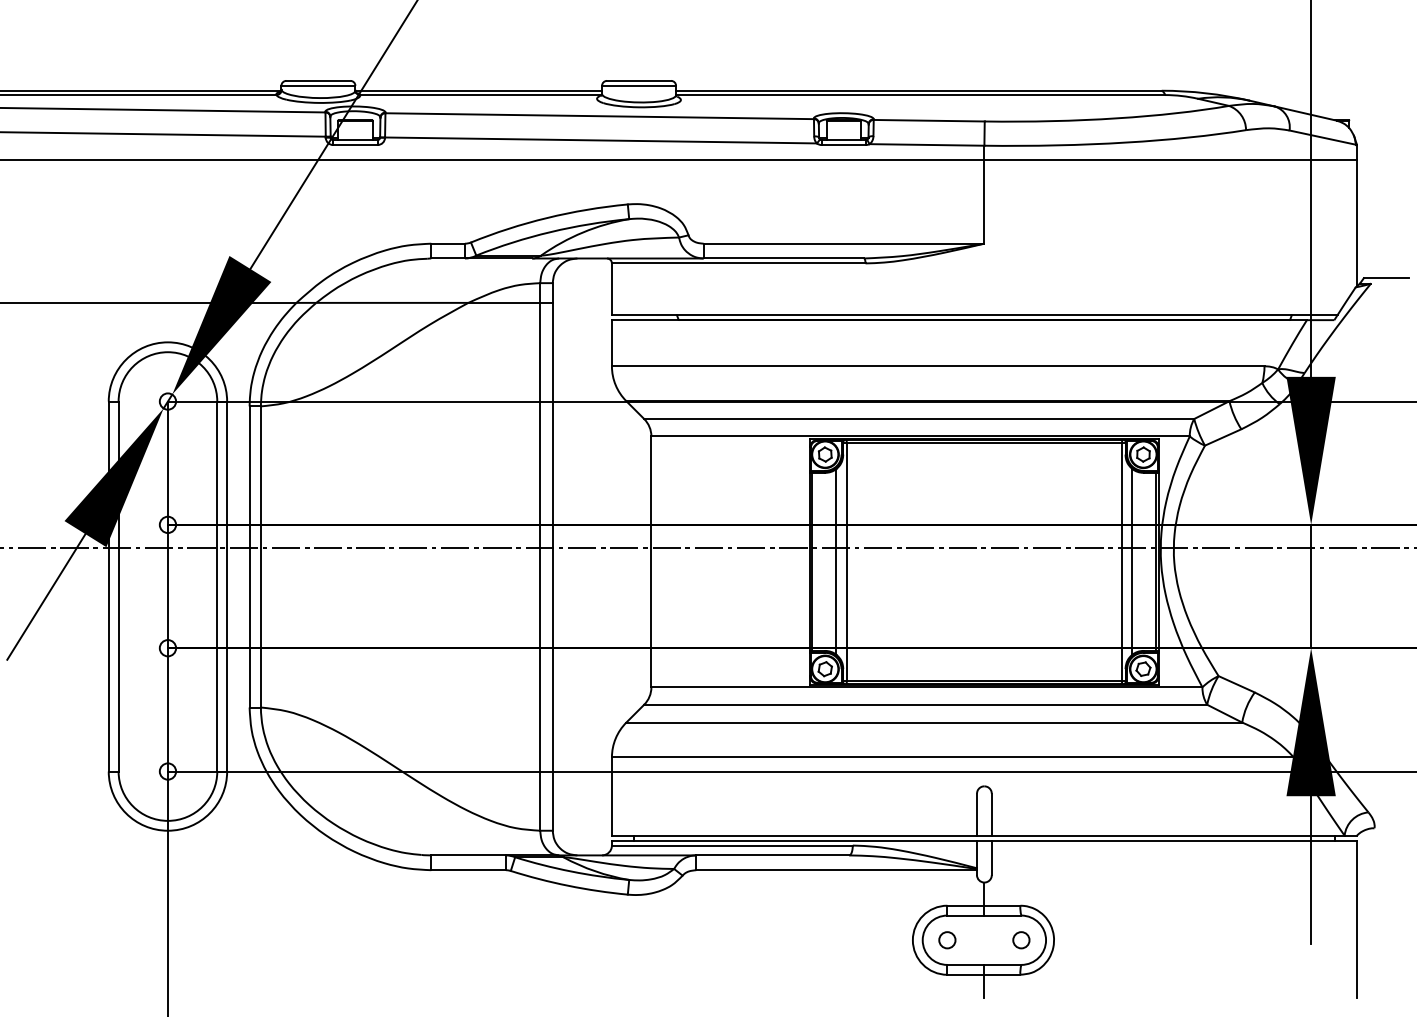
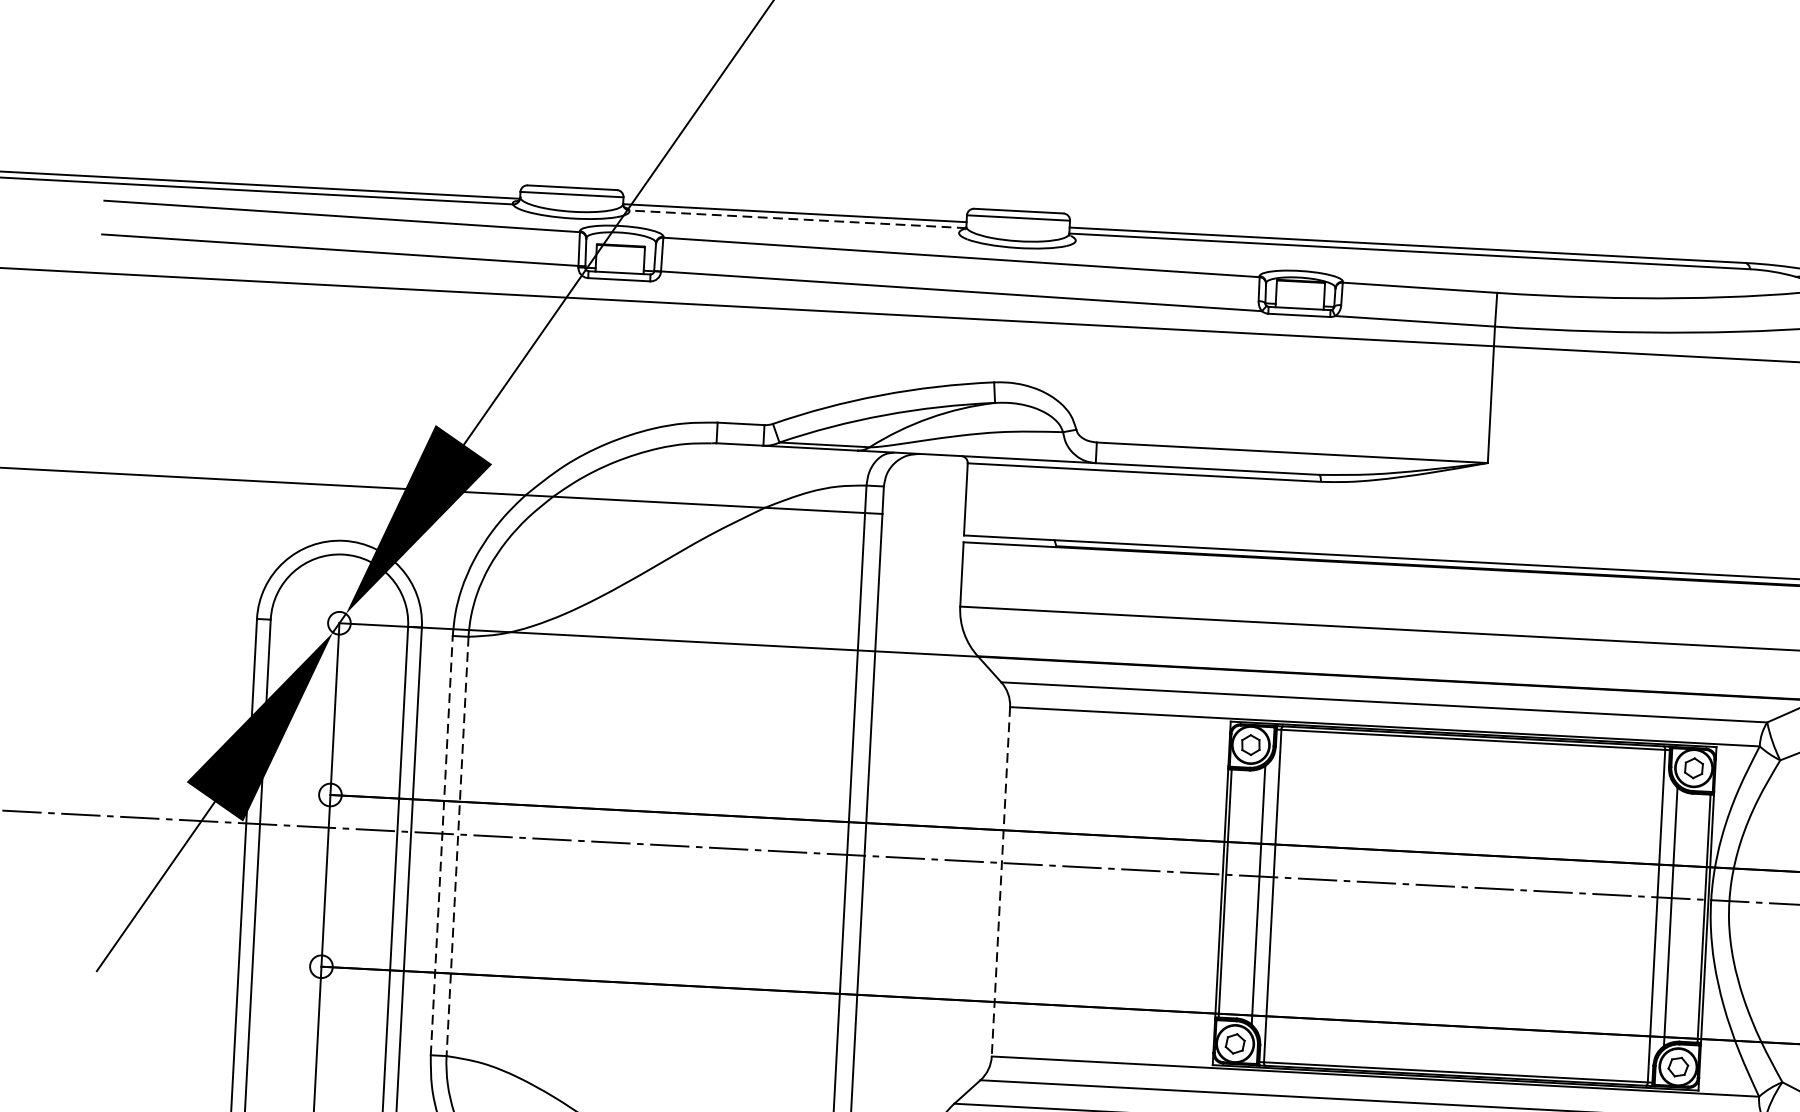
line: (480, 95) -> (796, 219), solid -> dashed
line: (249, 556) -> (441, 844), solid -> dashed
line: (260, 556) -> (456, 845), solid -> dashed
line: (651, 562) -> (1001, 882), solid -> dashed

